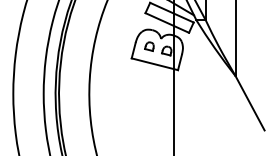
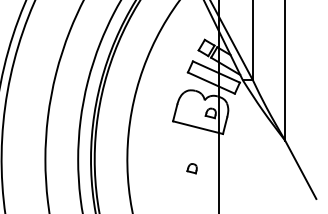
part: (148, 46) -> (191, 168), moved

